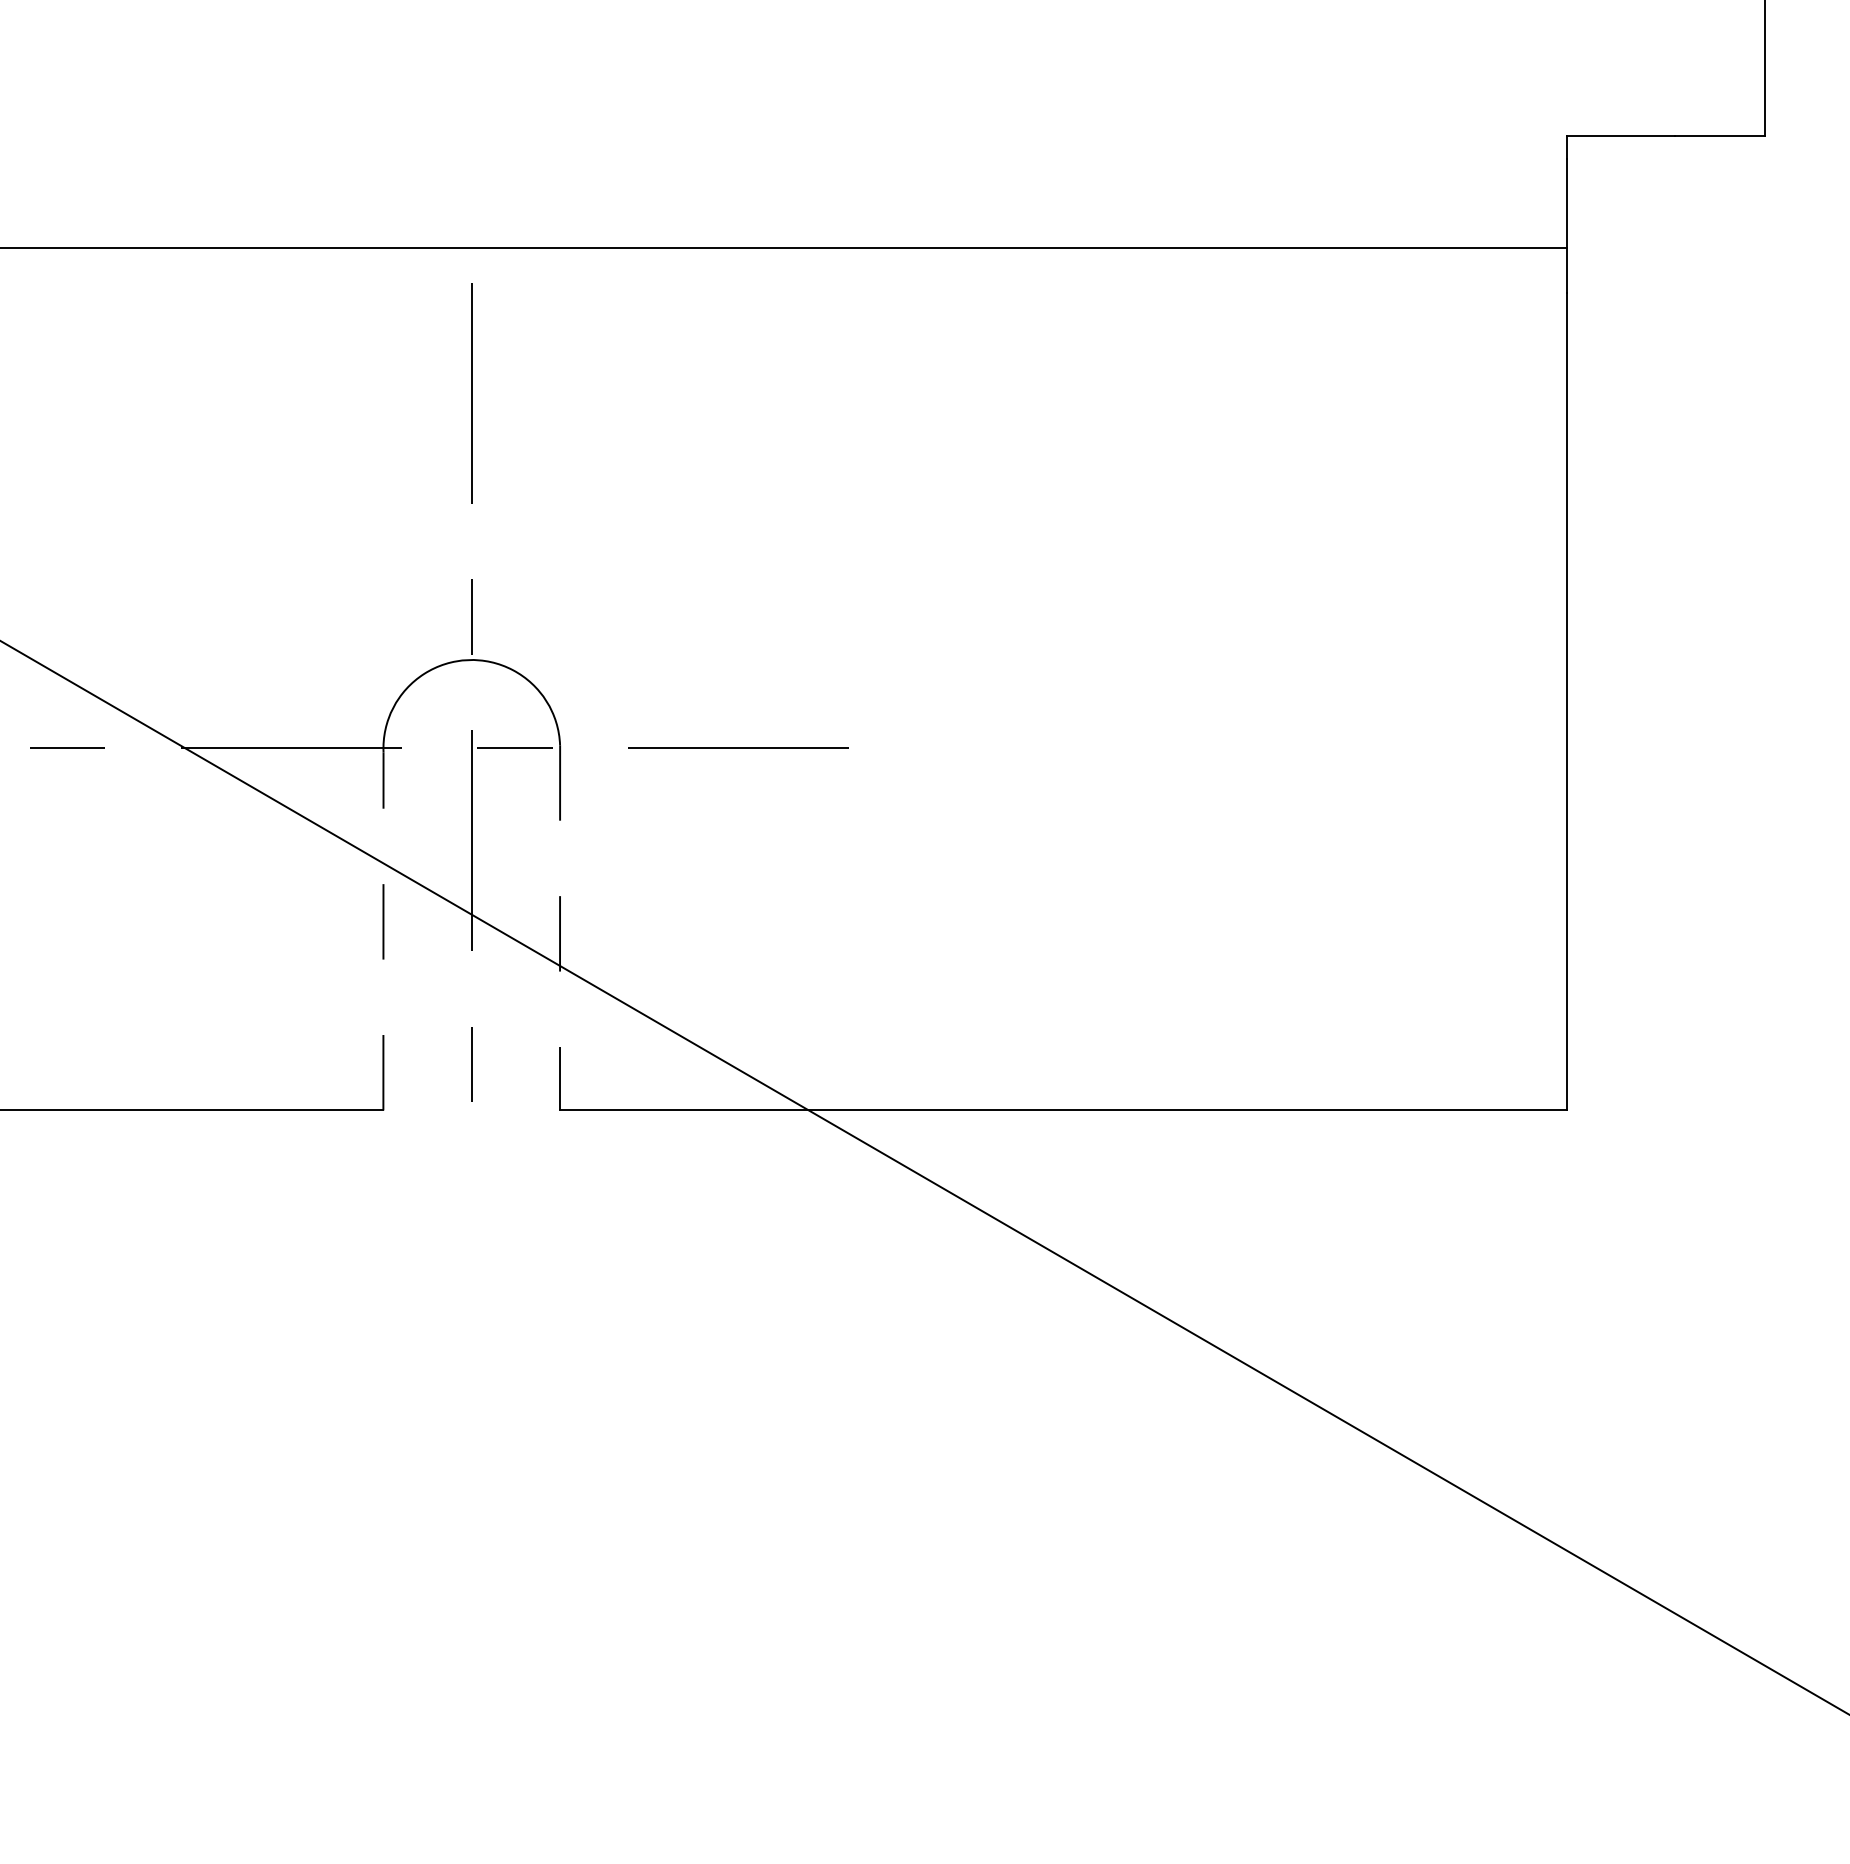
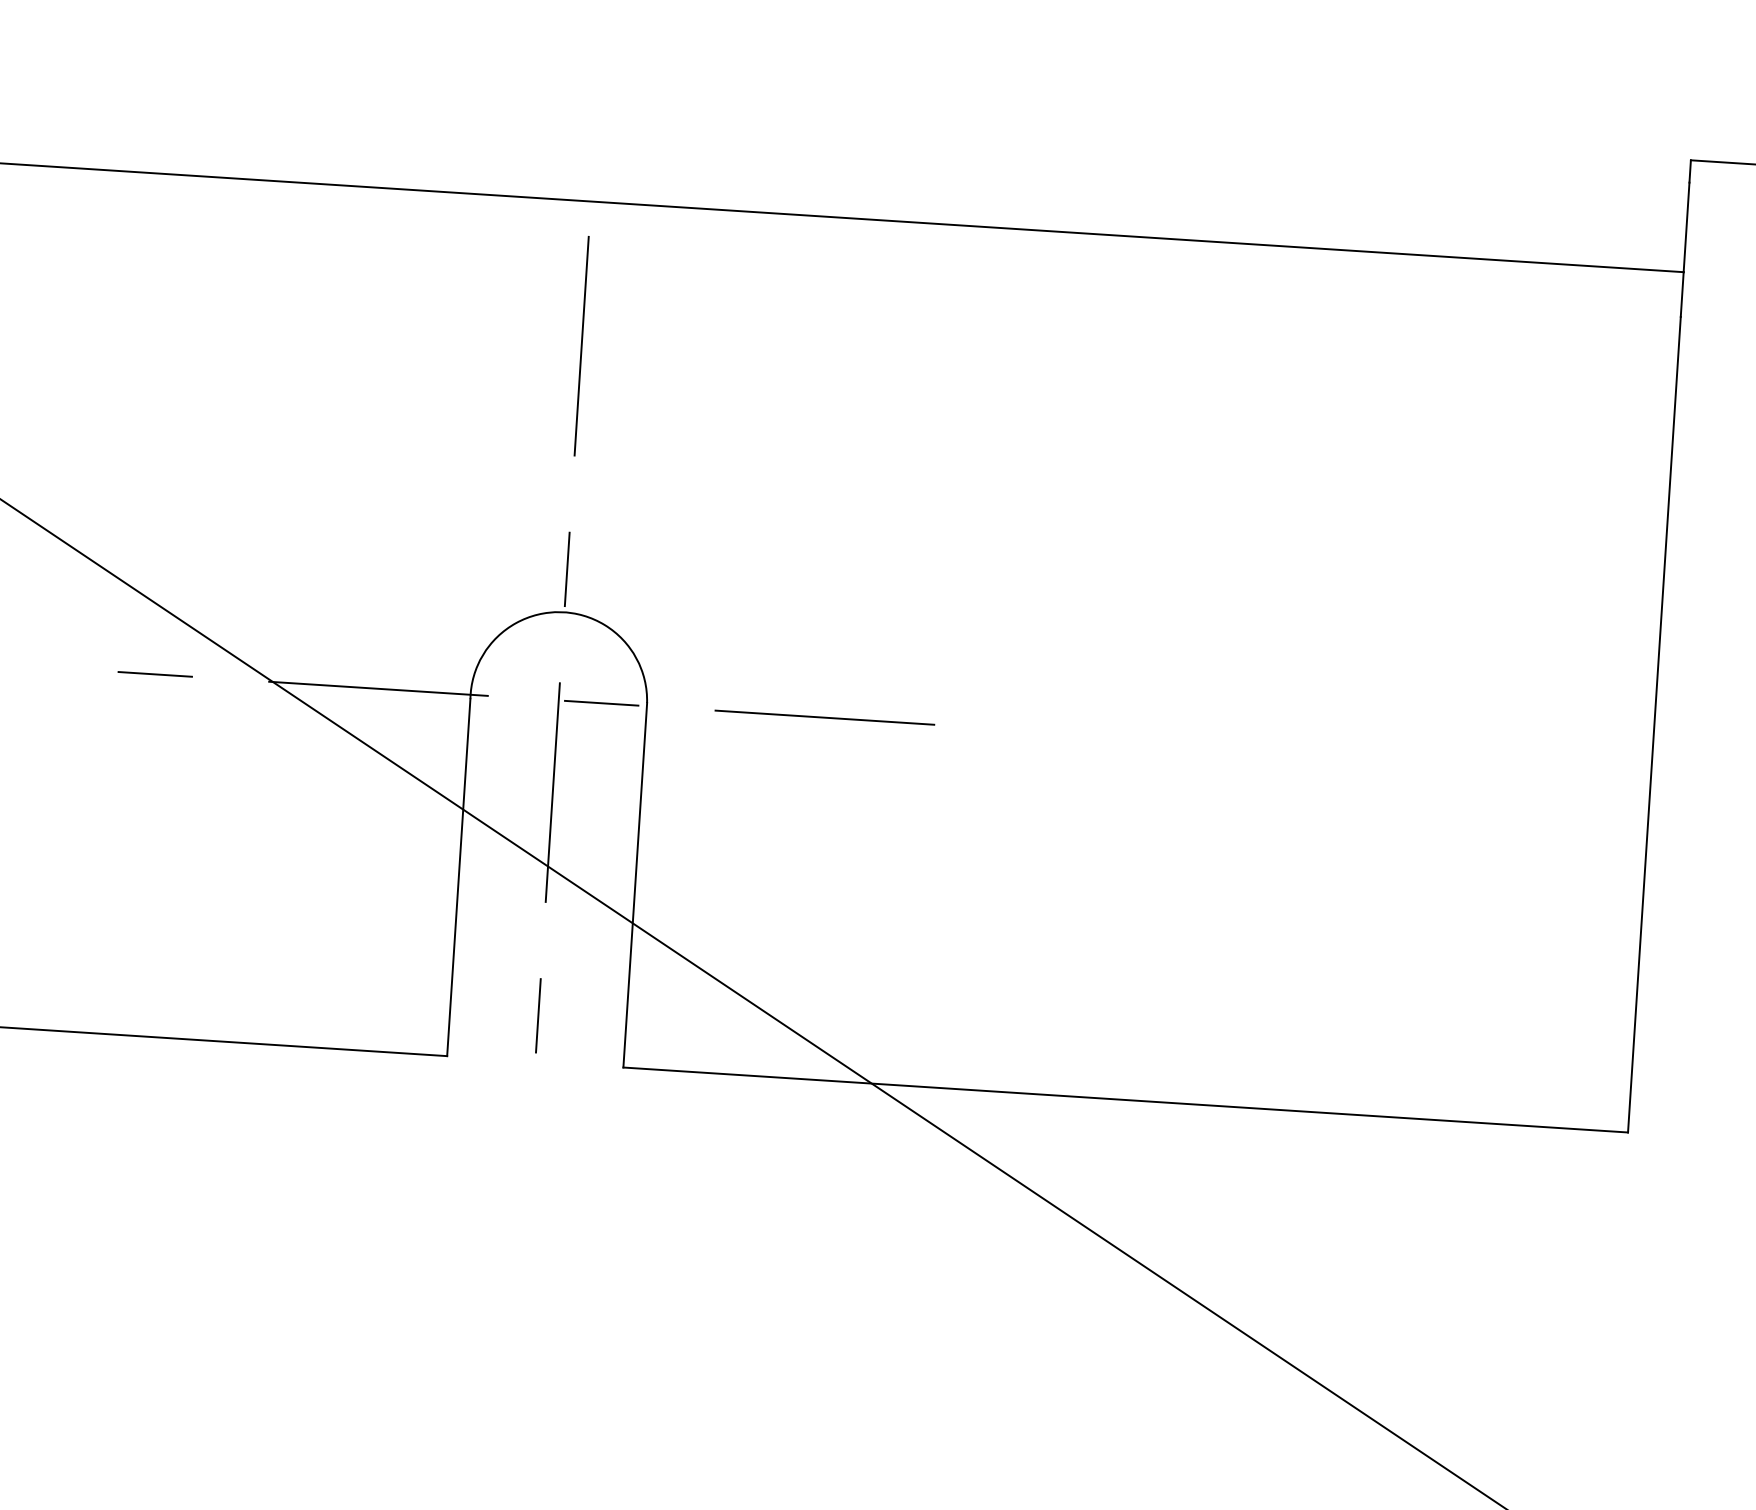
line: (560, 927) -> (635, 884), dashed -> solid
line: (383, 931) -> (458, 877), dashed -> solid

